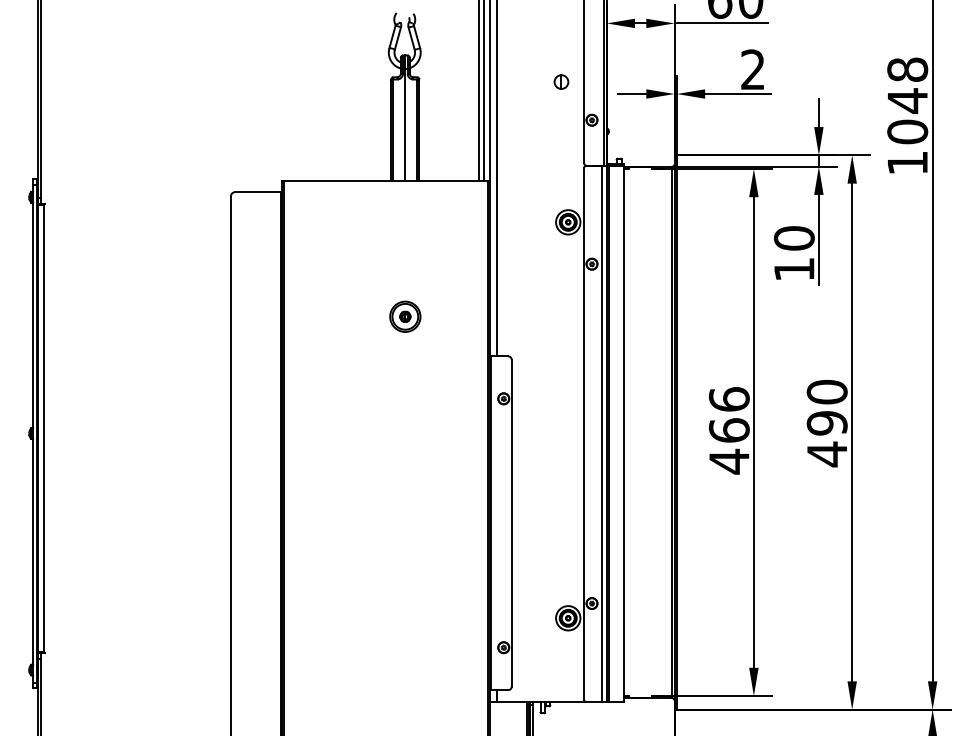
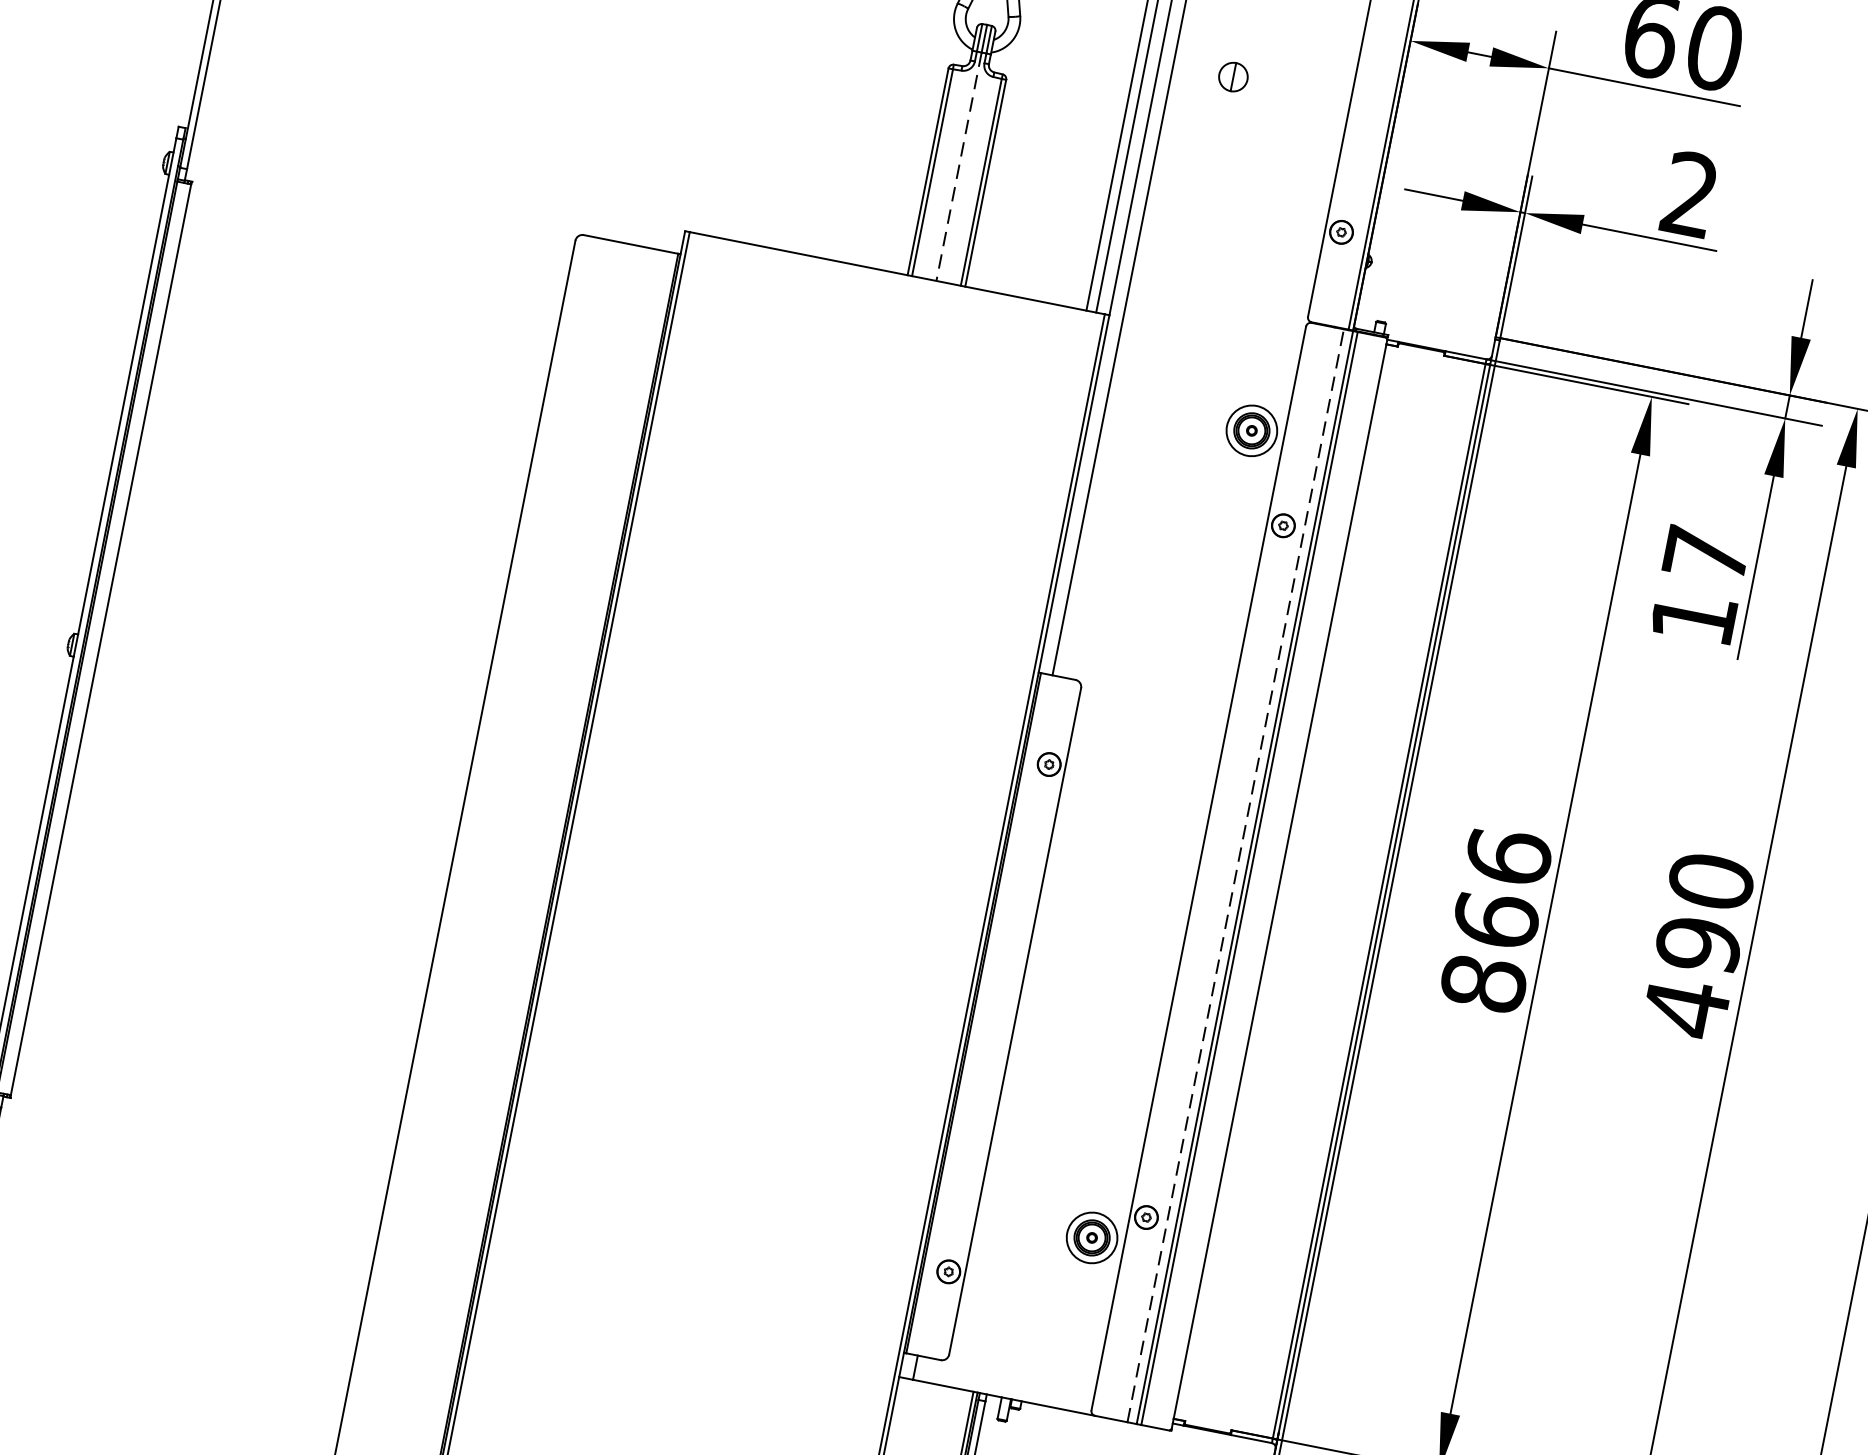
part: (561, 81) -> (1233, 75), moved
line: (405, 125) -> (959, 167), solid -> dashed
text: (793, 238) -> (1704, 554), 10 -> 17
part: (405, 316) -> (882, 557), removed
line: (602, 433) -> (1236, 875), solid -> dashed
text: (728, 461) -> (1482, 983), 466 -> 866

